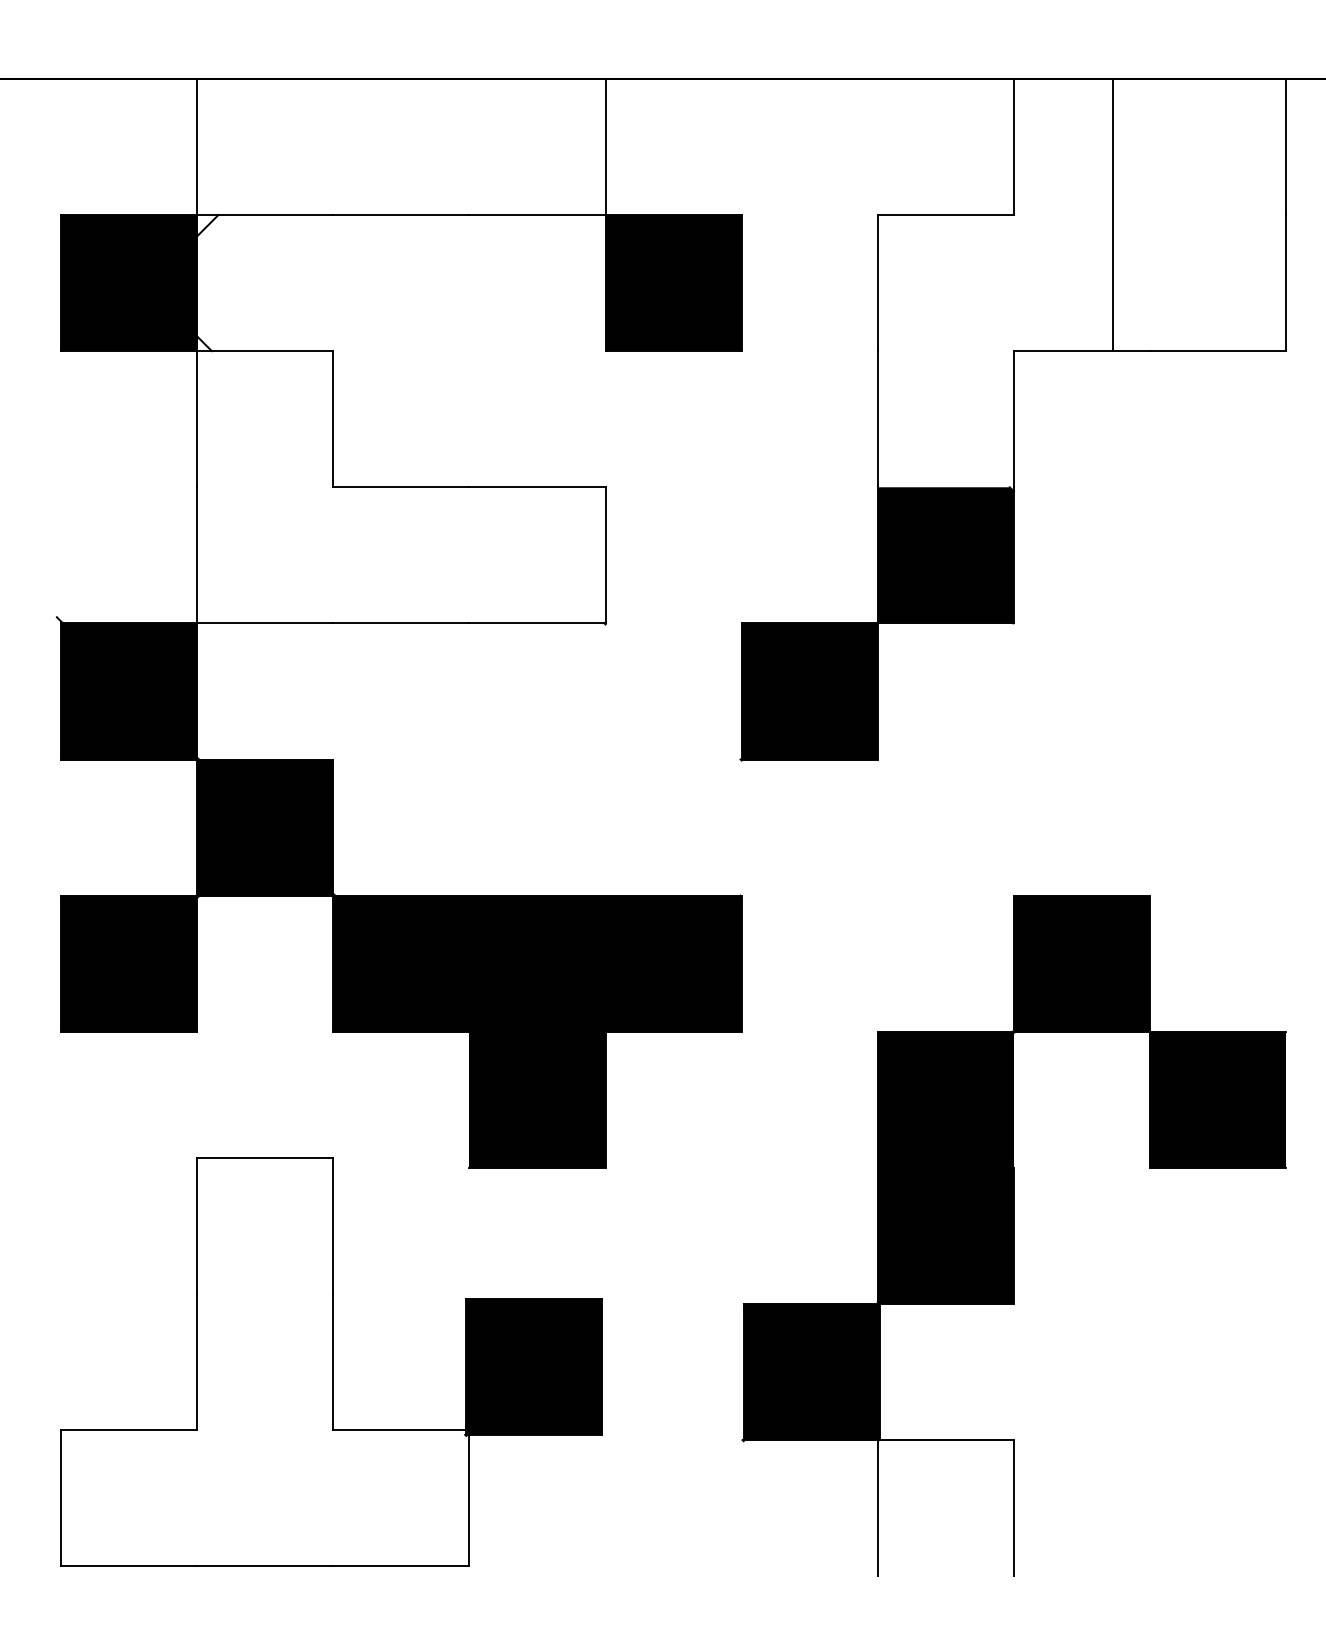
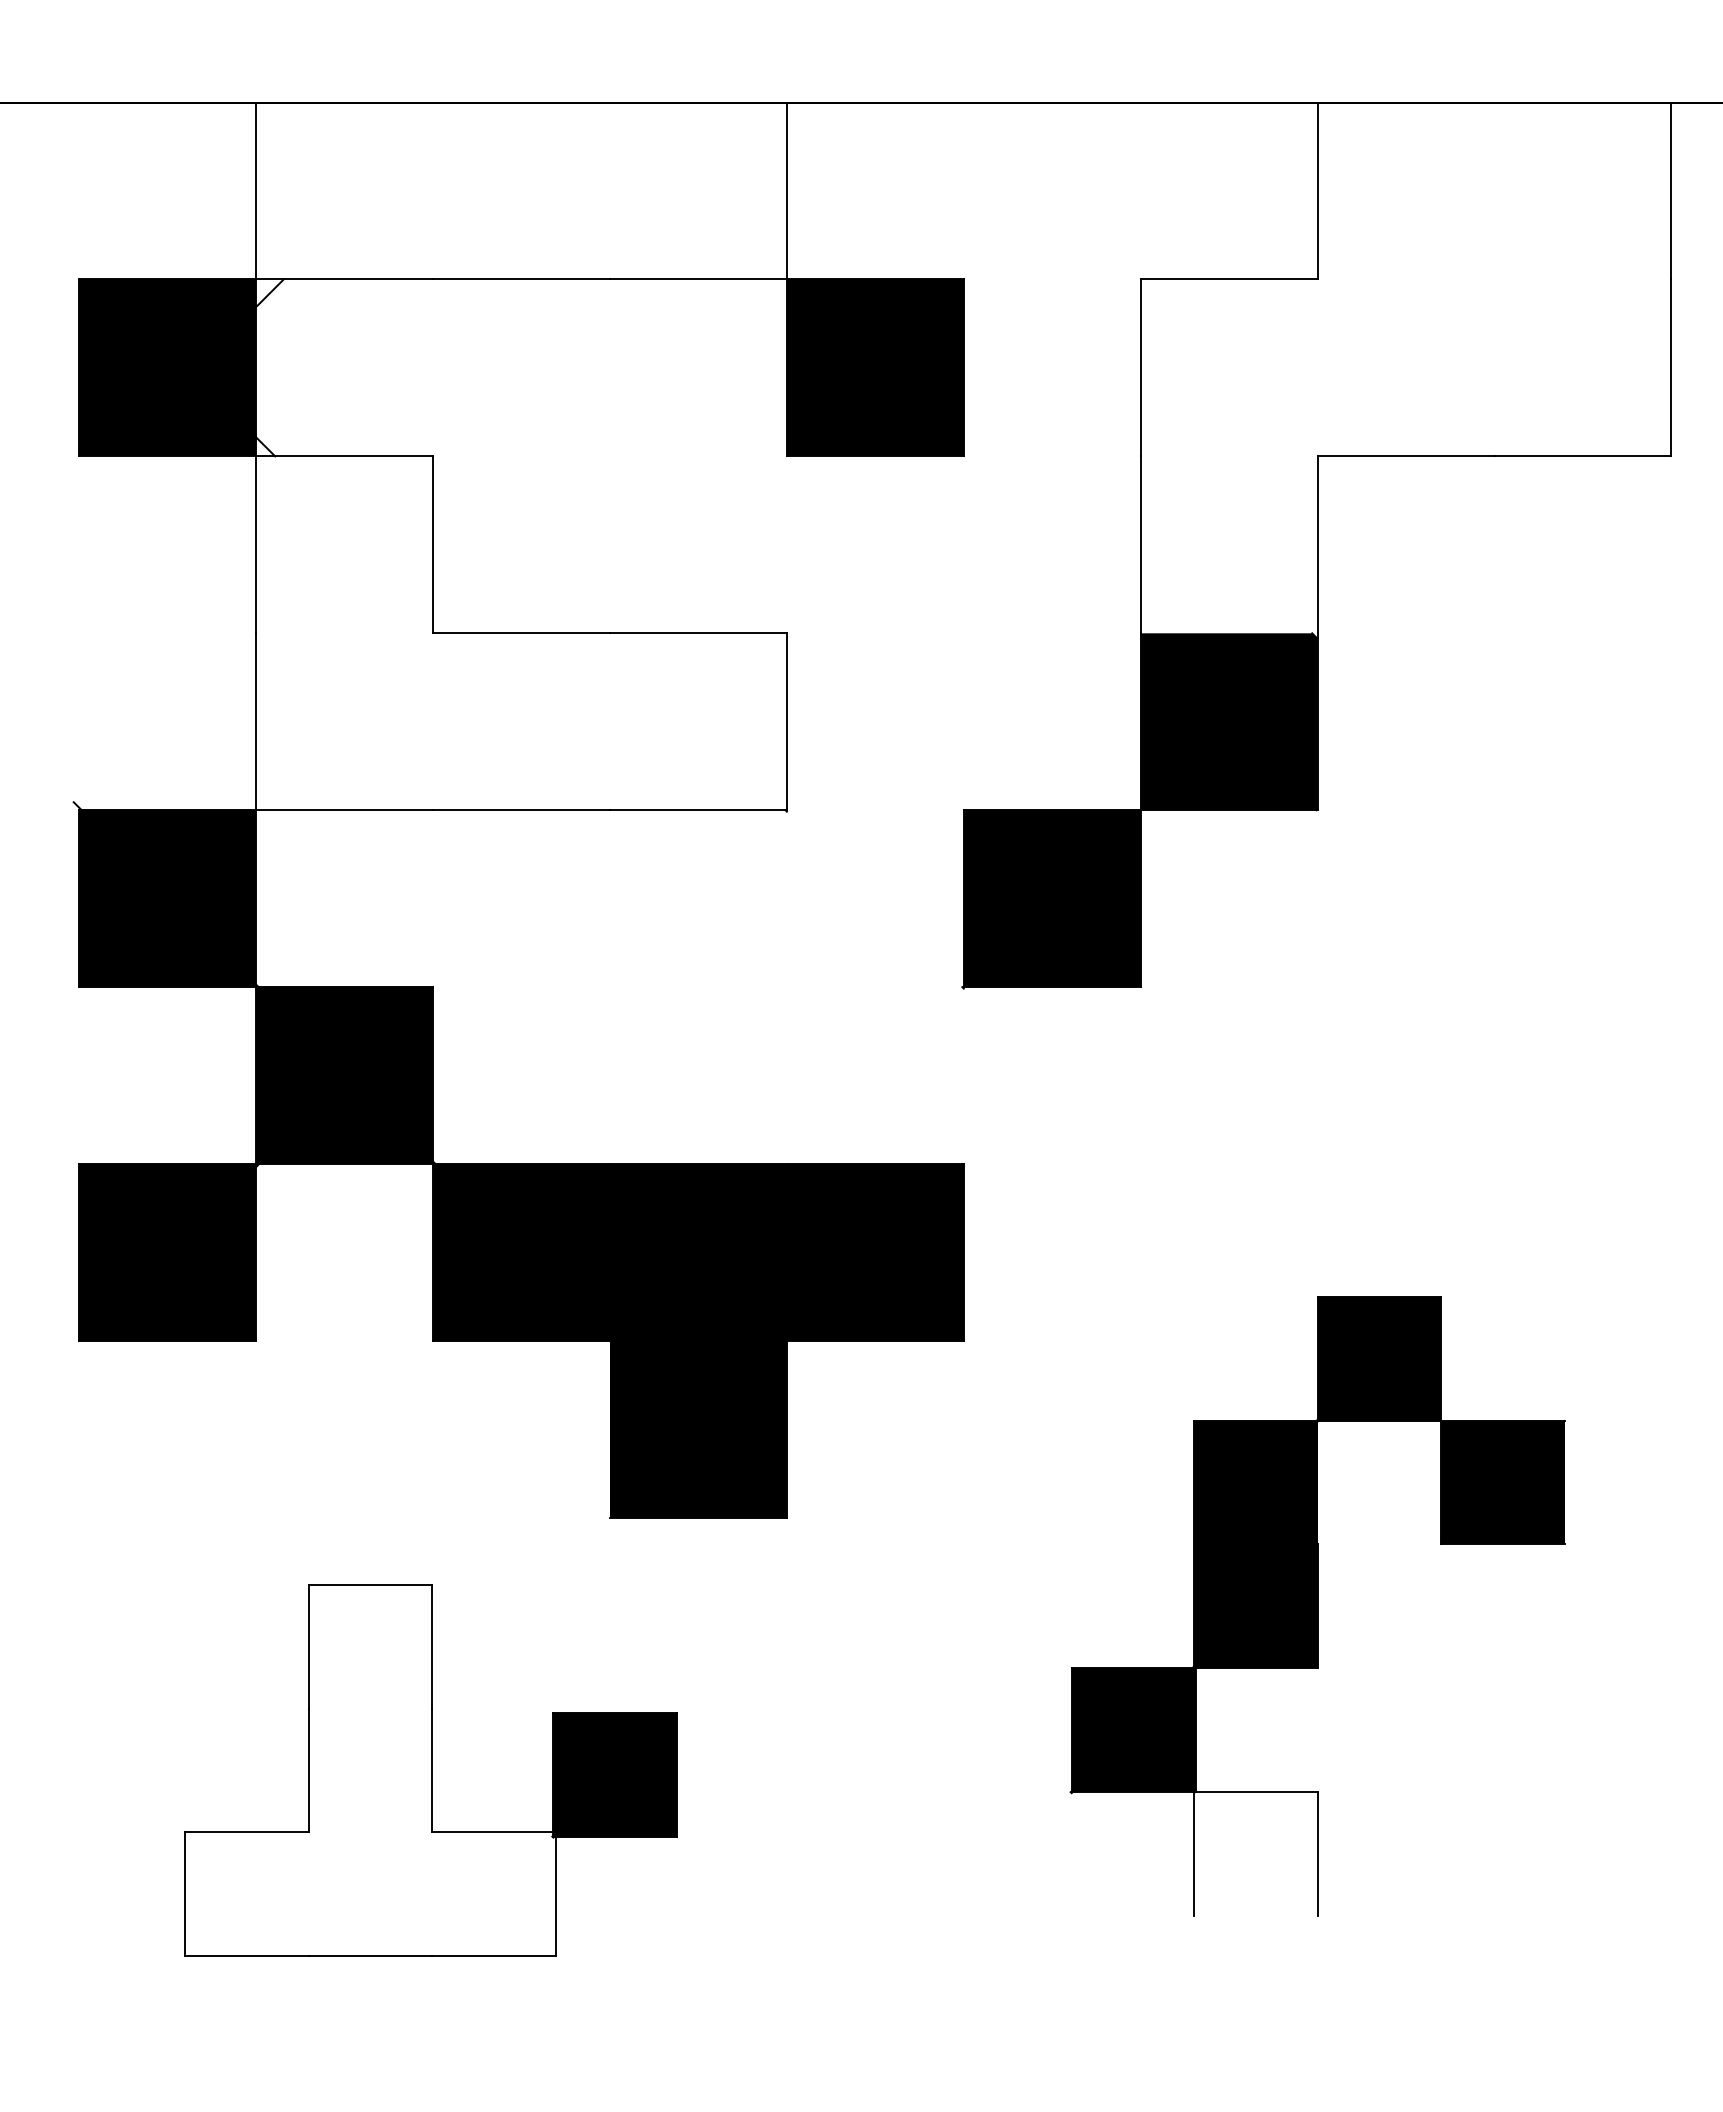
hatch: (1113, 215) -> (1446, 279), removed
part: (1013, 1236) -> (1317, 1606), size x0.7
part: (331, 1362) -> (430, 1770), size x0.7

